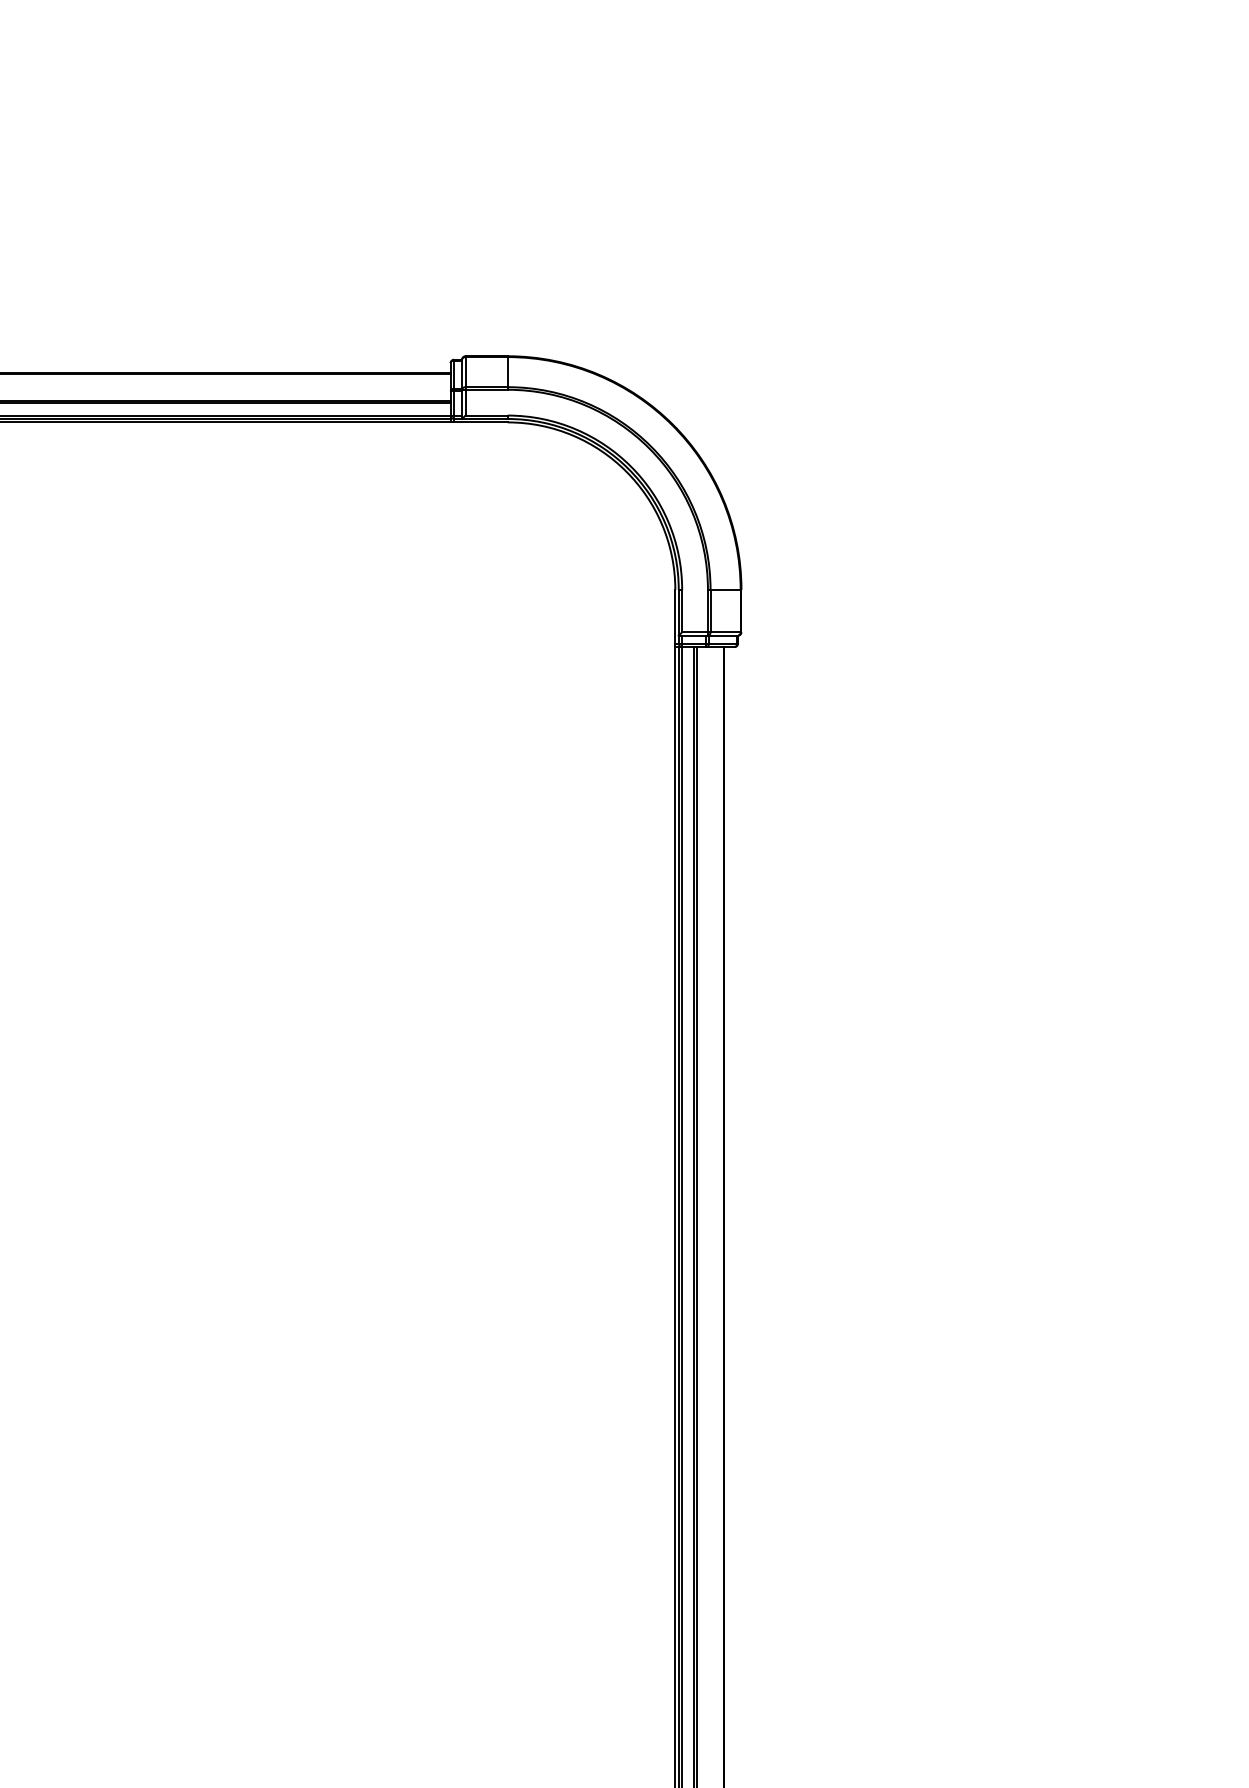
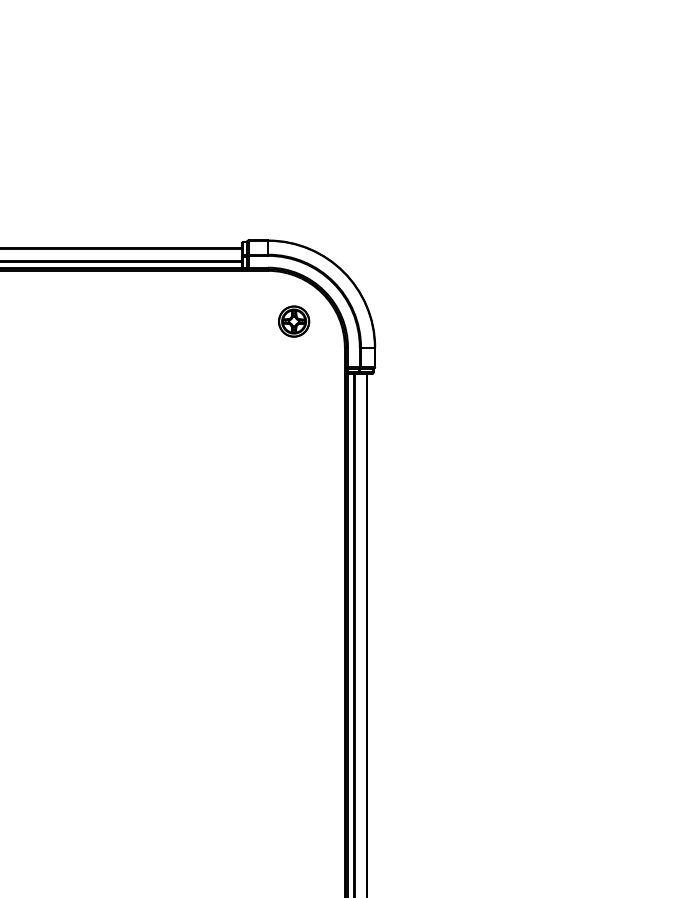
part: (565, 532) -> (294, 321), added

